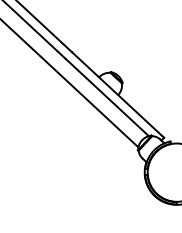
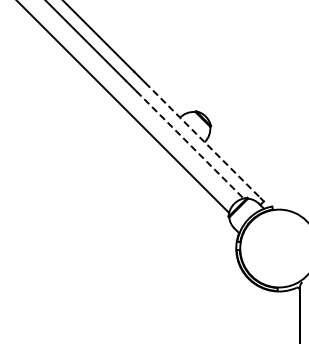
line: (116, 93) -> (202, 140), solid -> dashed
line: (107, 97) -> (190, 144), solid -> dashed

